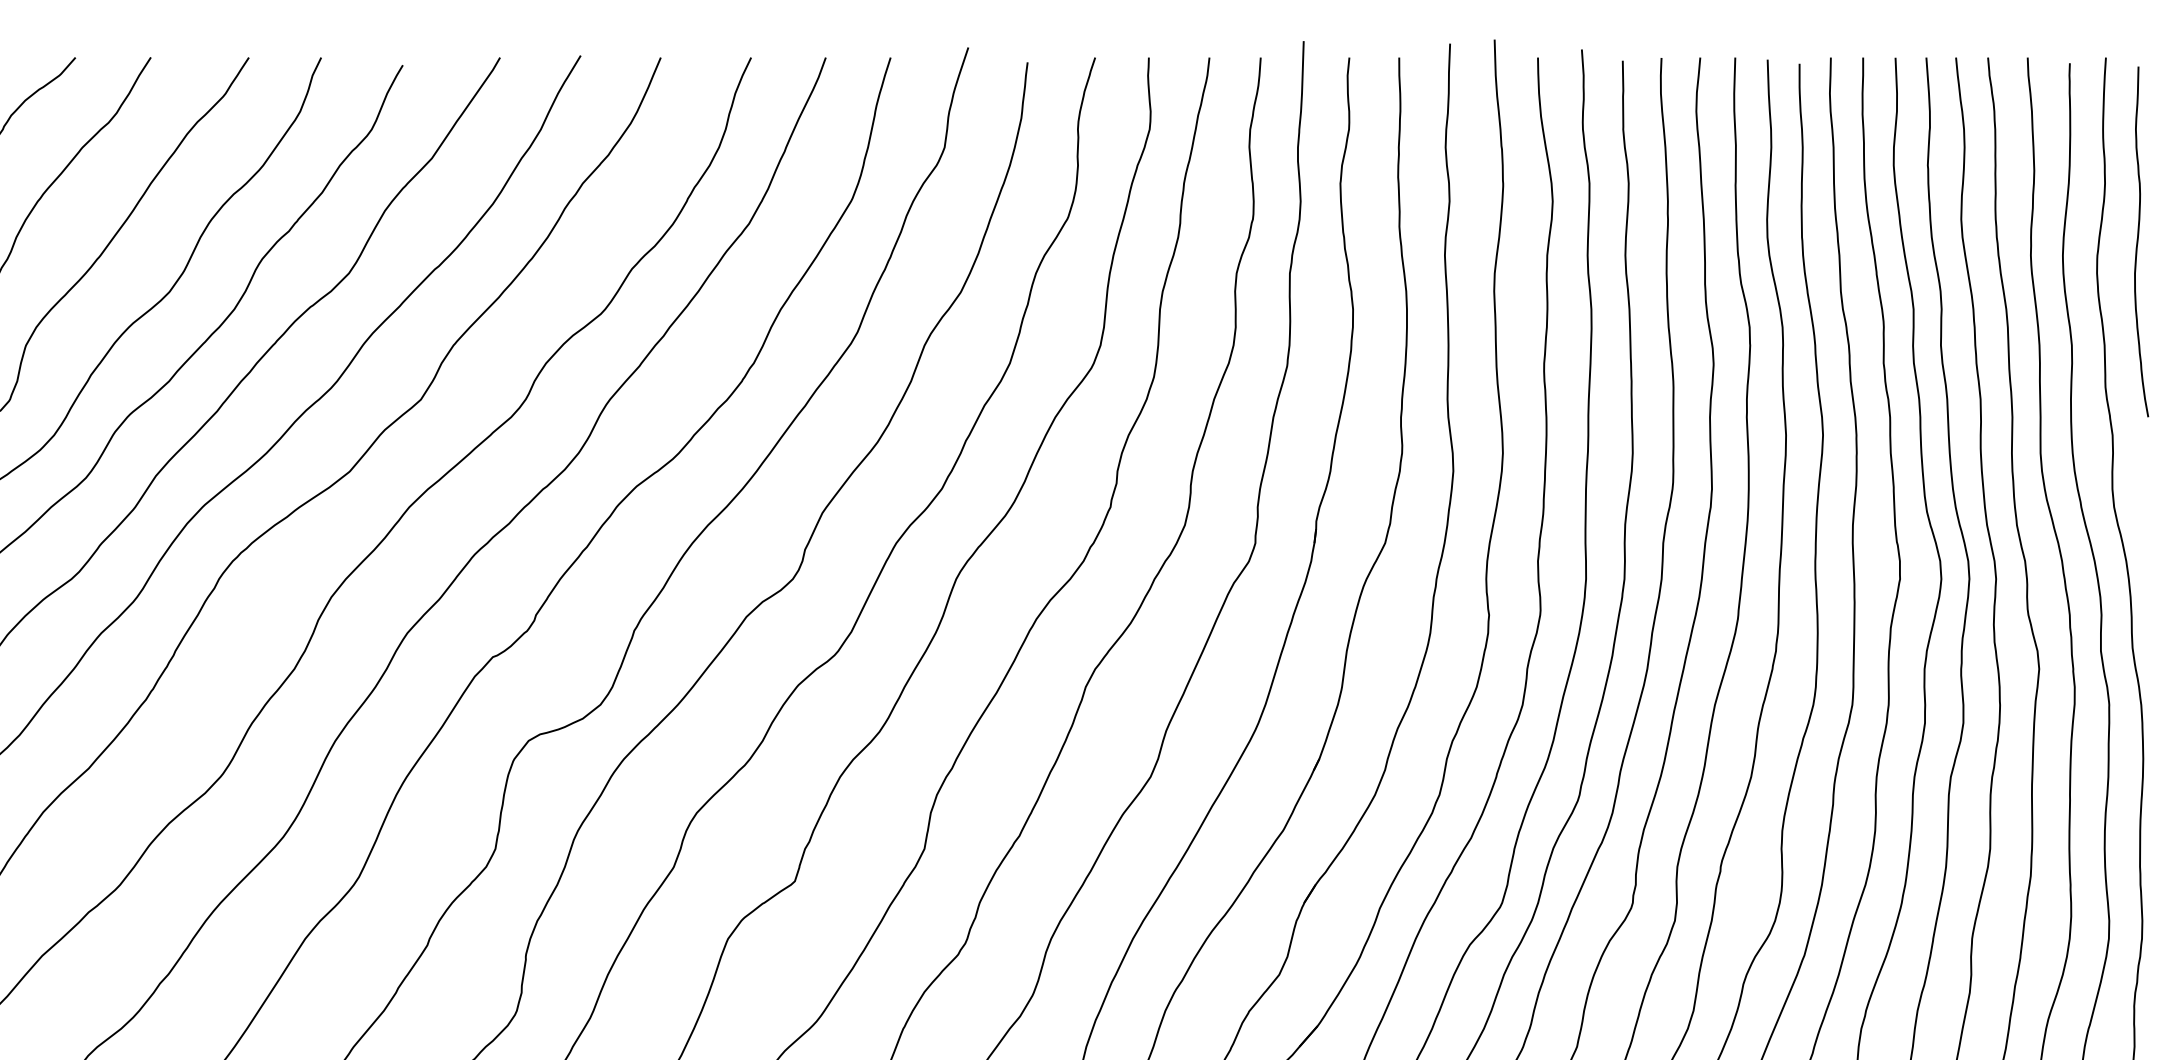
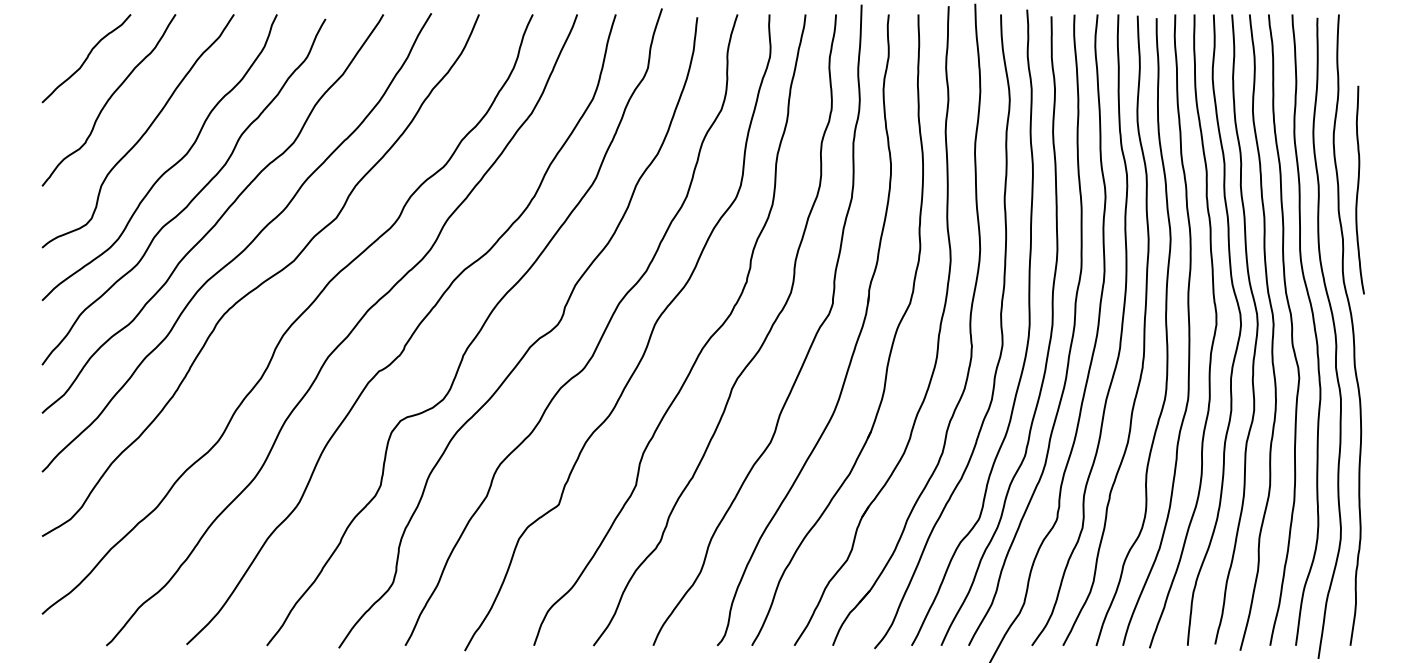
curve: (2138, 240) -> (1358, 189), moved

